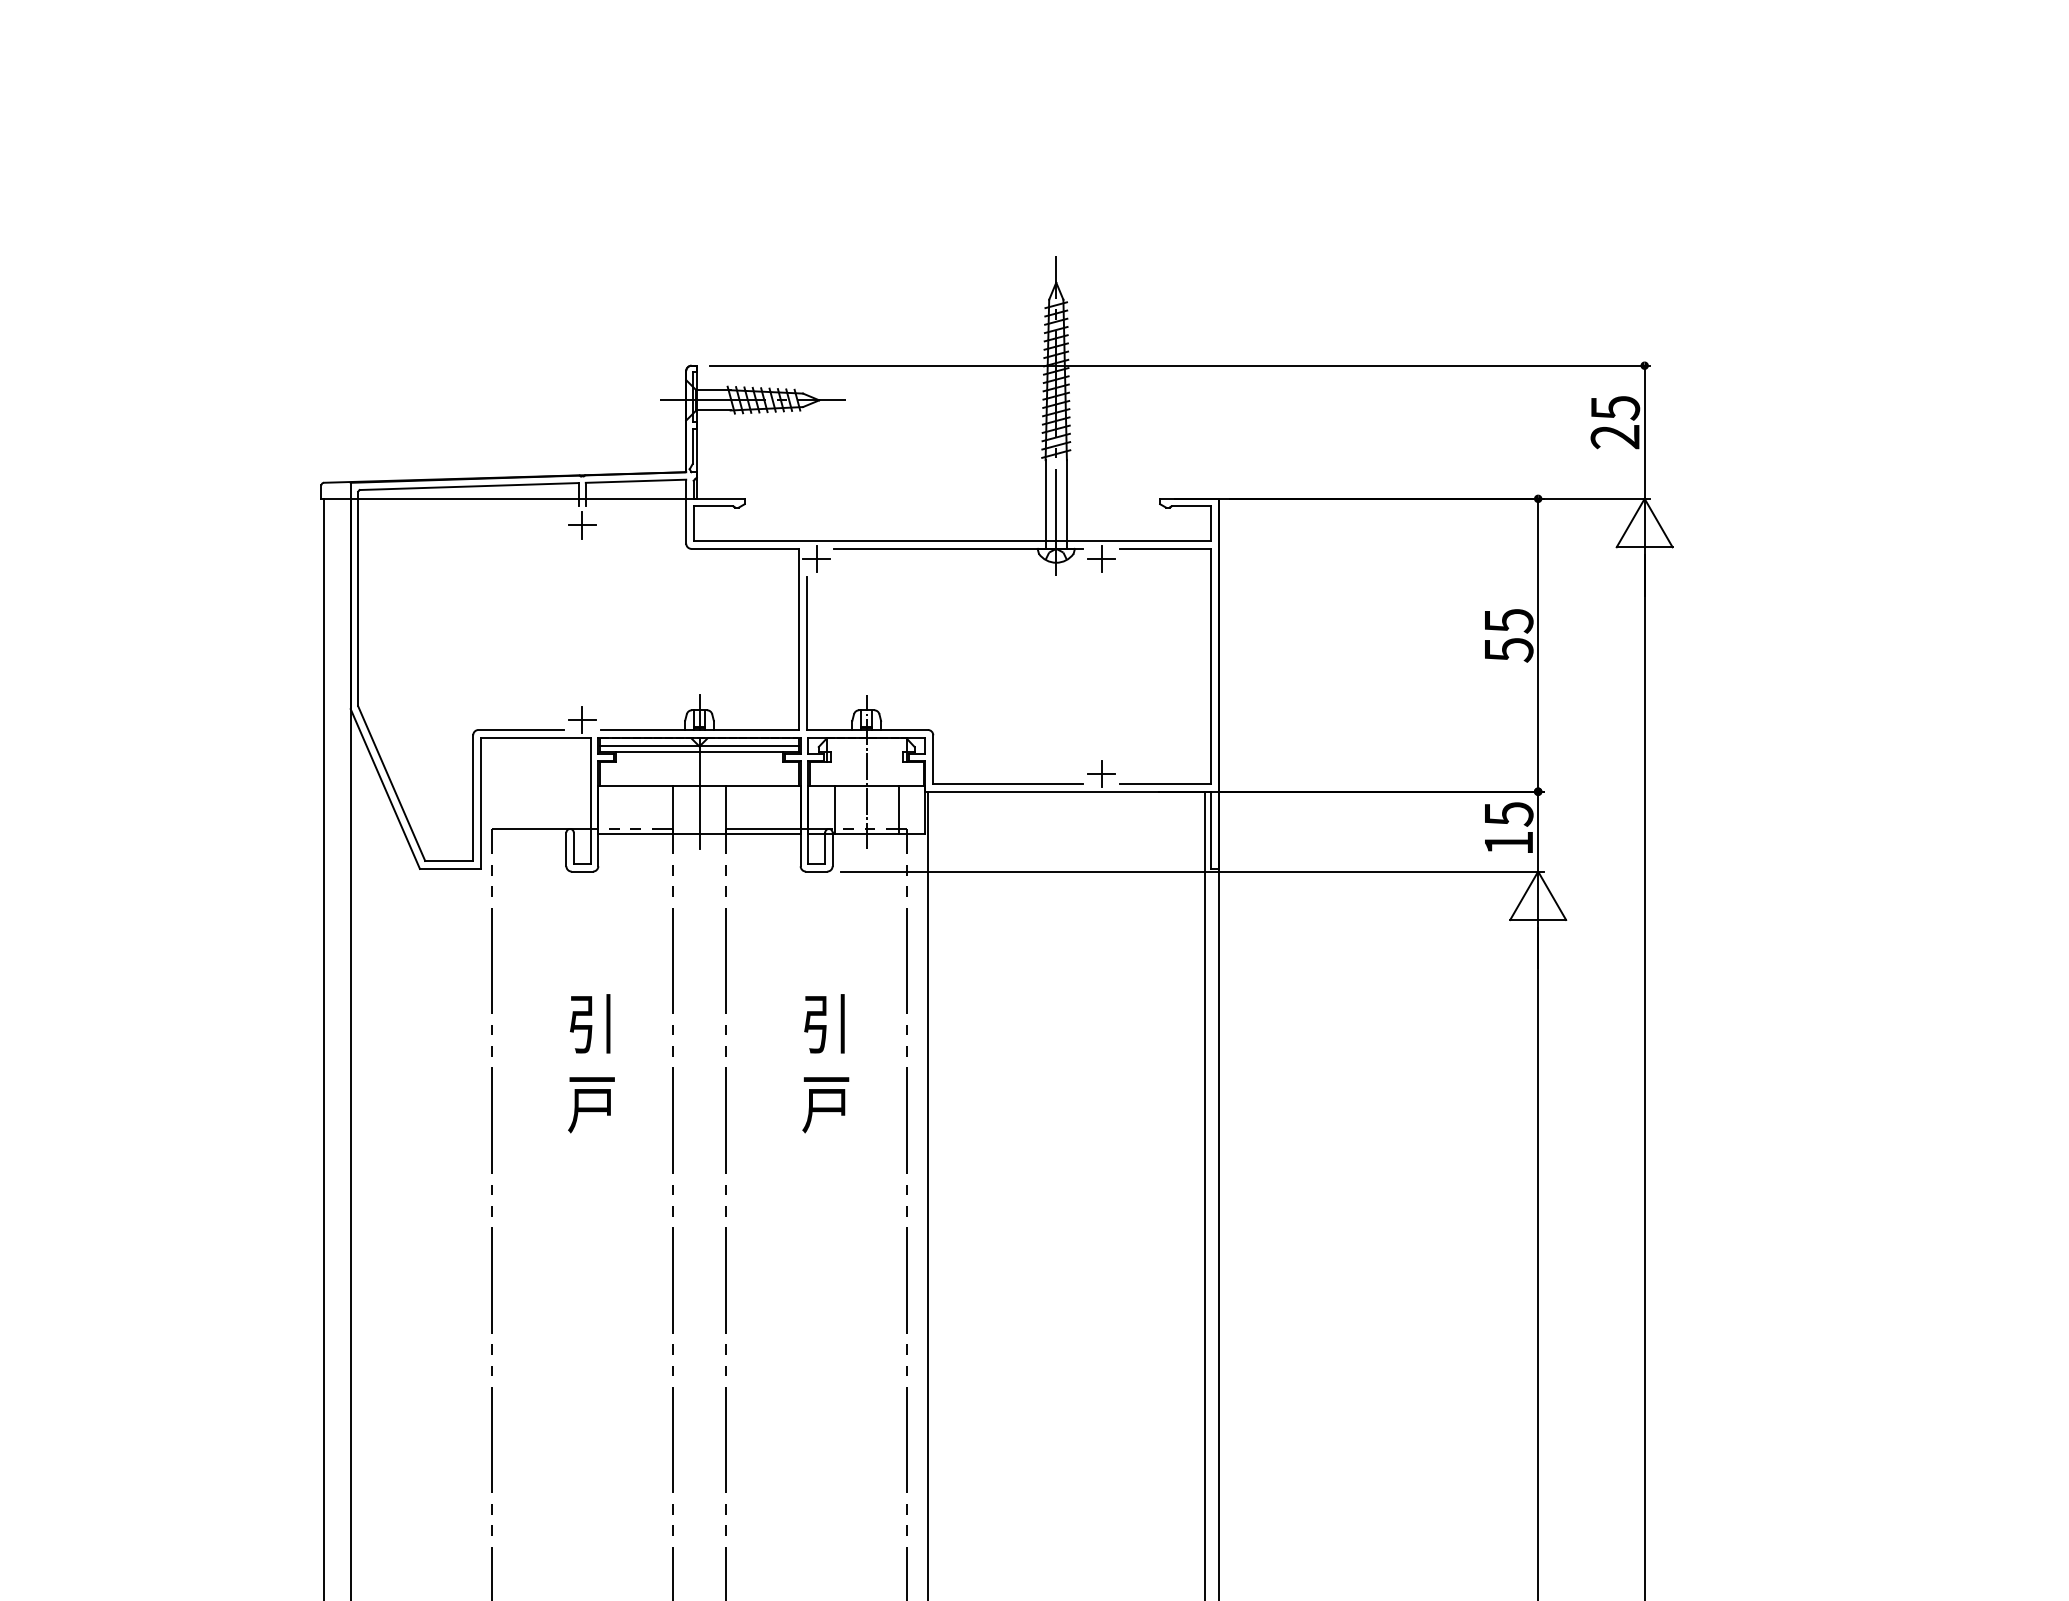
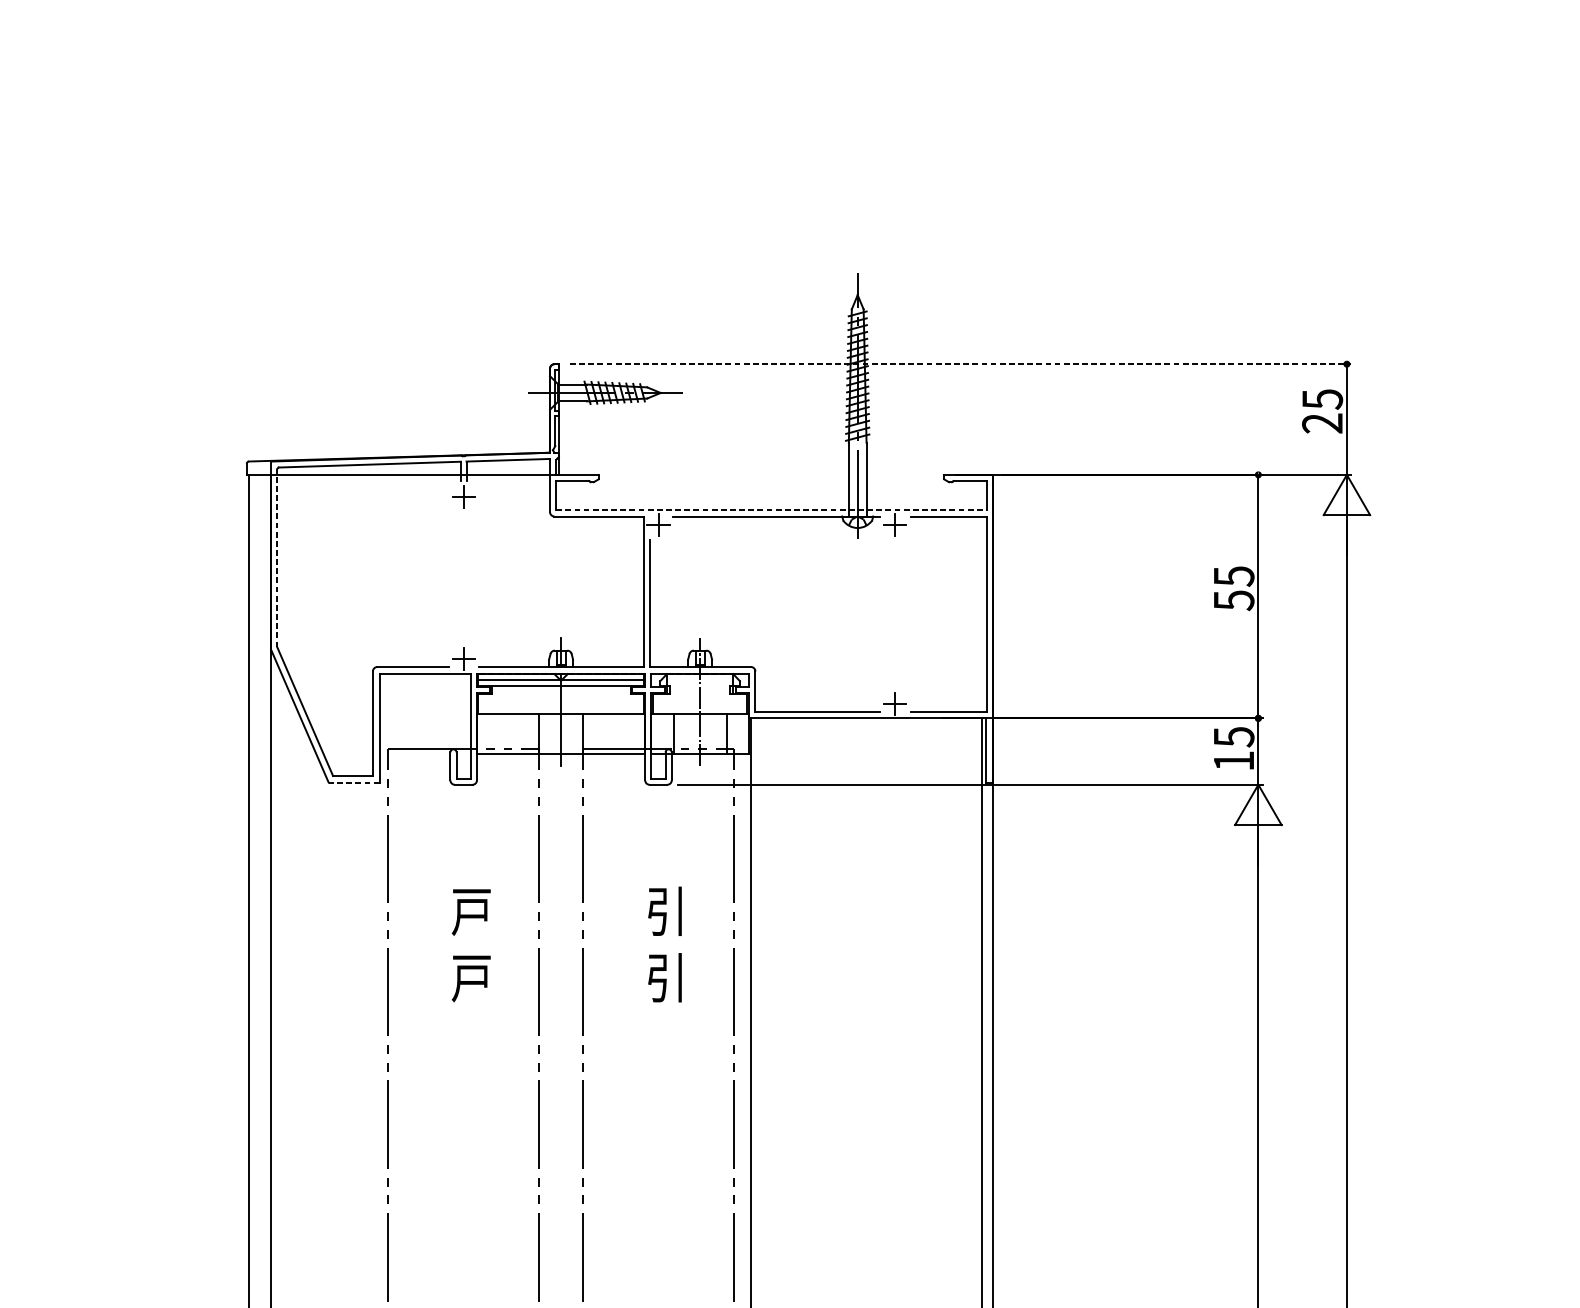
line: (1180, 365) -> (960, 364), solid -> dashed
line: (952, 541) -> (771, 510), solid -> dashed
line: (358, 598) -> (277, 557), solid -> dashed
line: (450, 868) -> (354, 782), solid -> dashed
text: (591, 1023) -> (471, 911), 引 -> 戸
text: (825, 1103) -> (665, 977), 戸 -> 引

